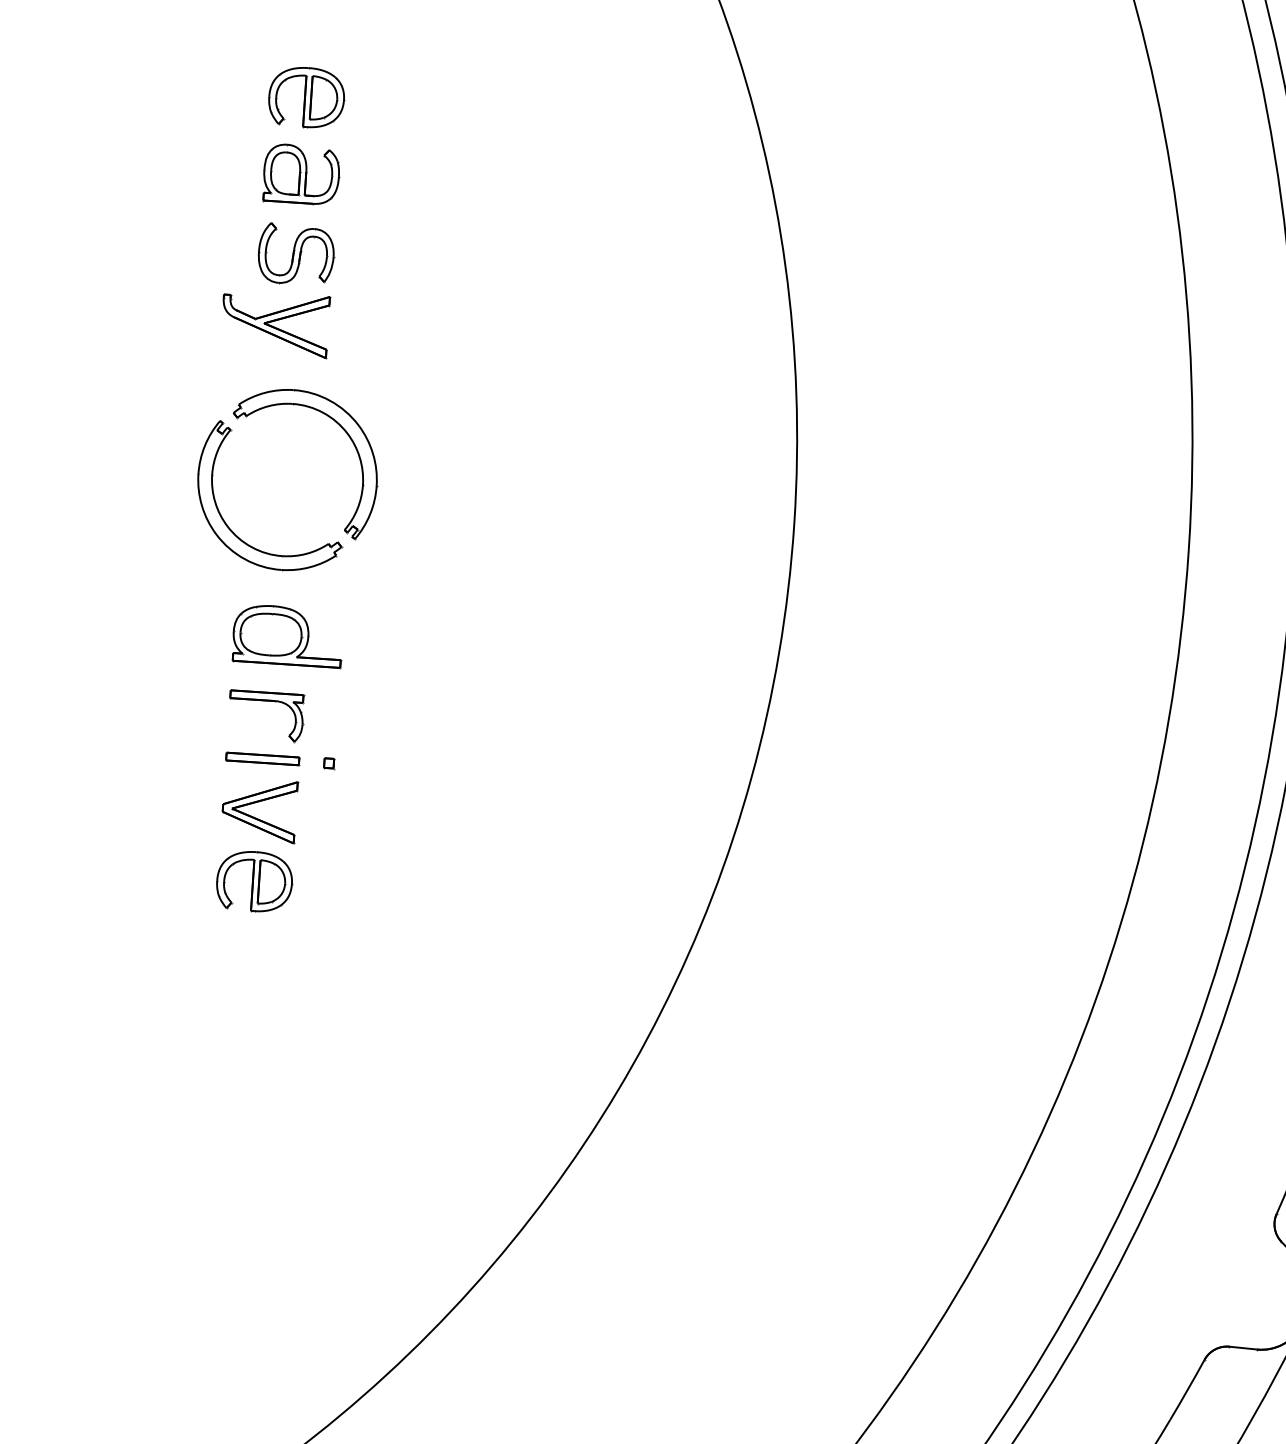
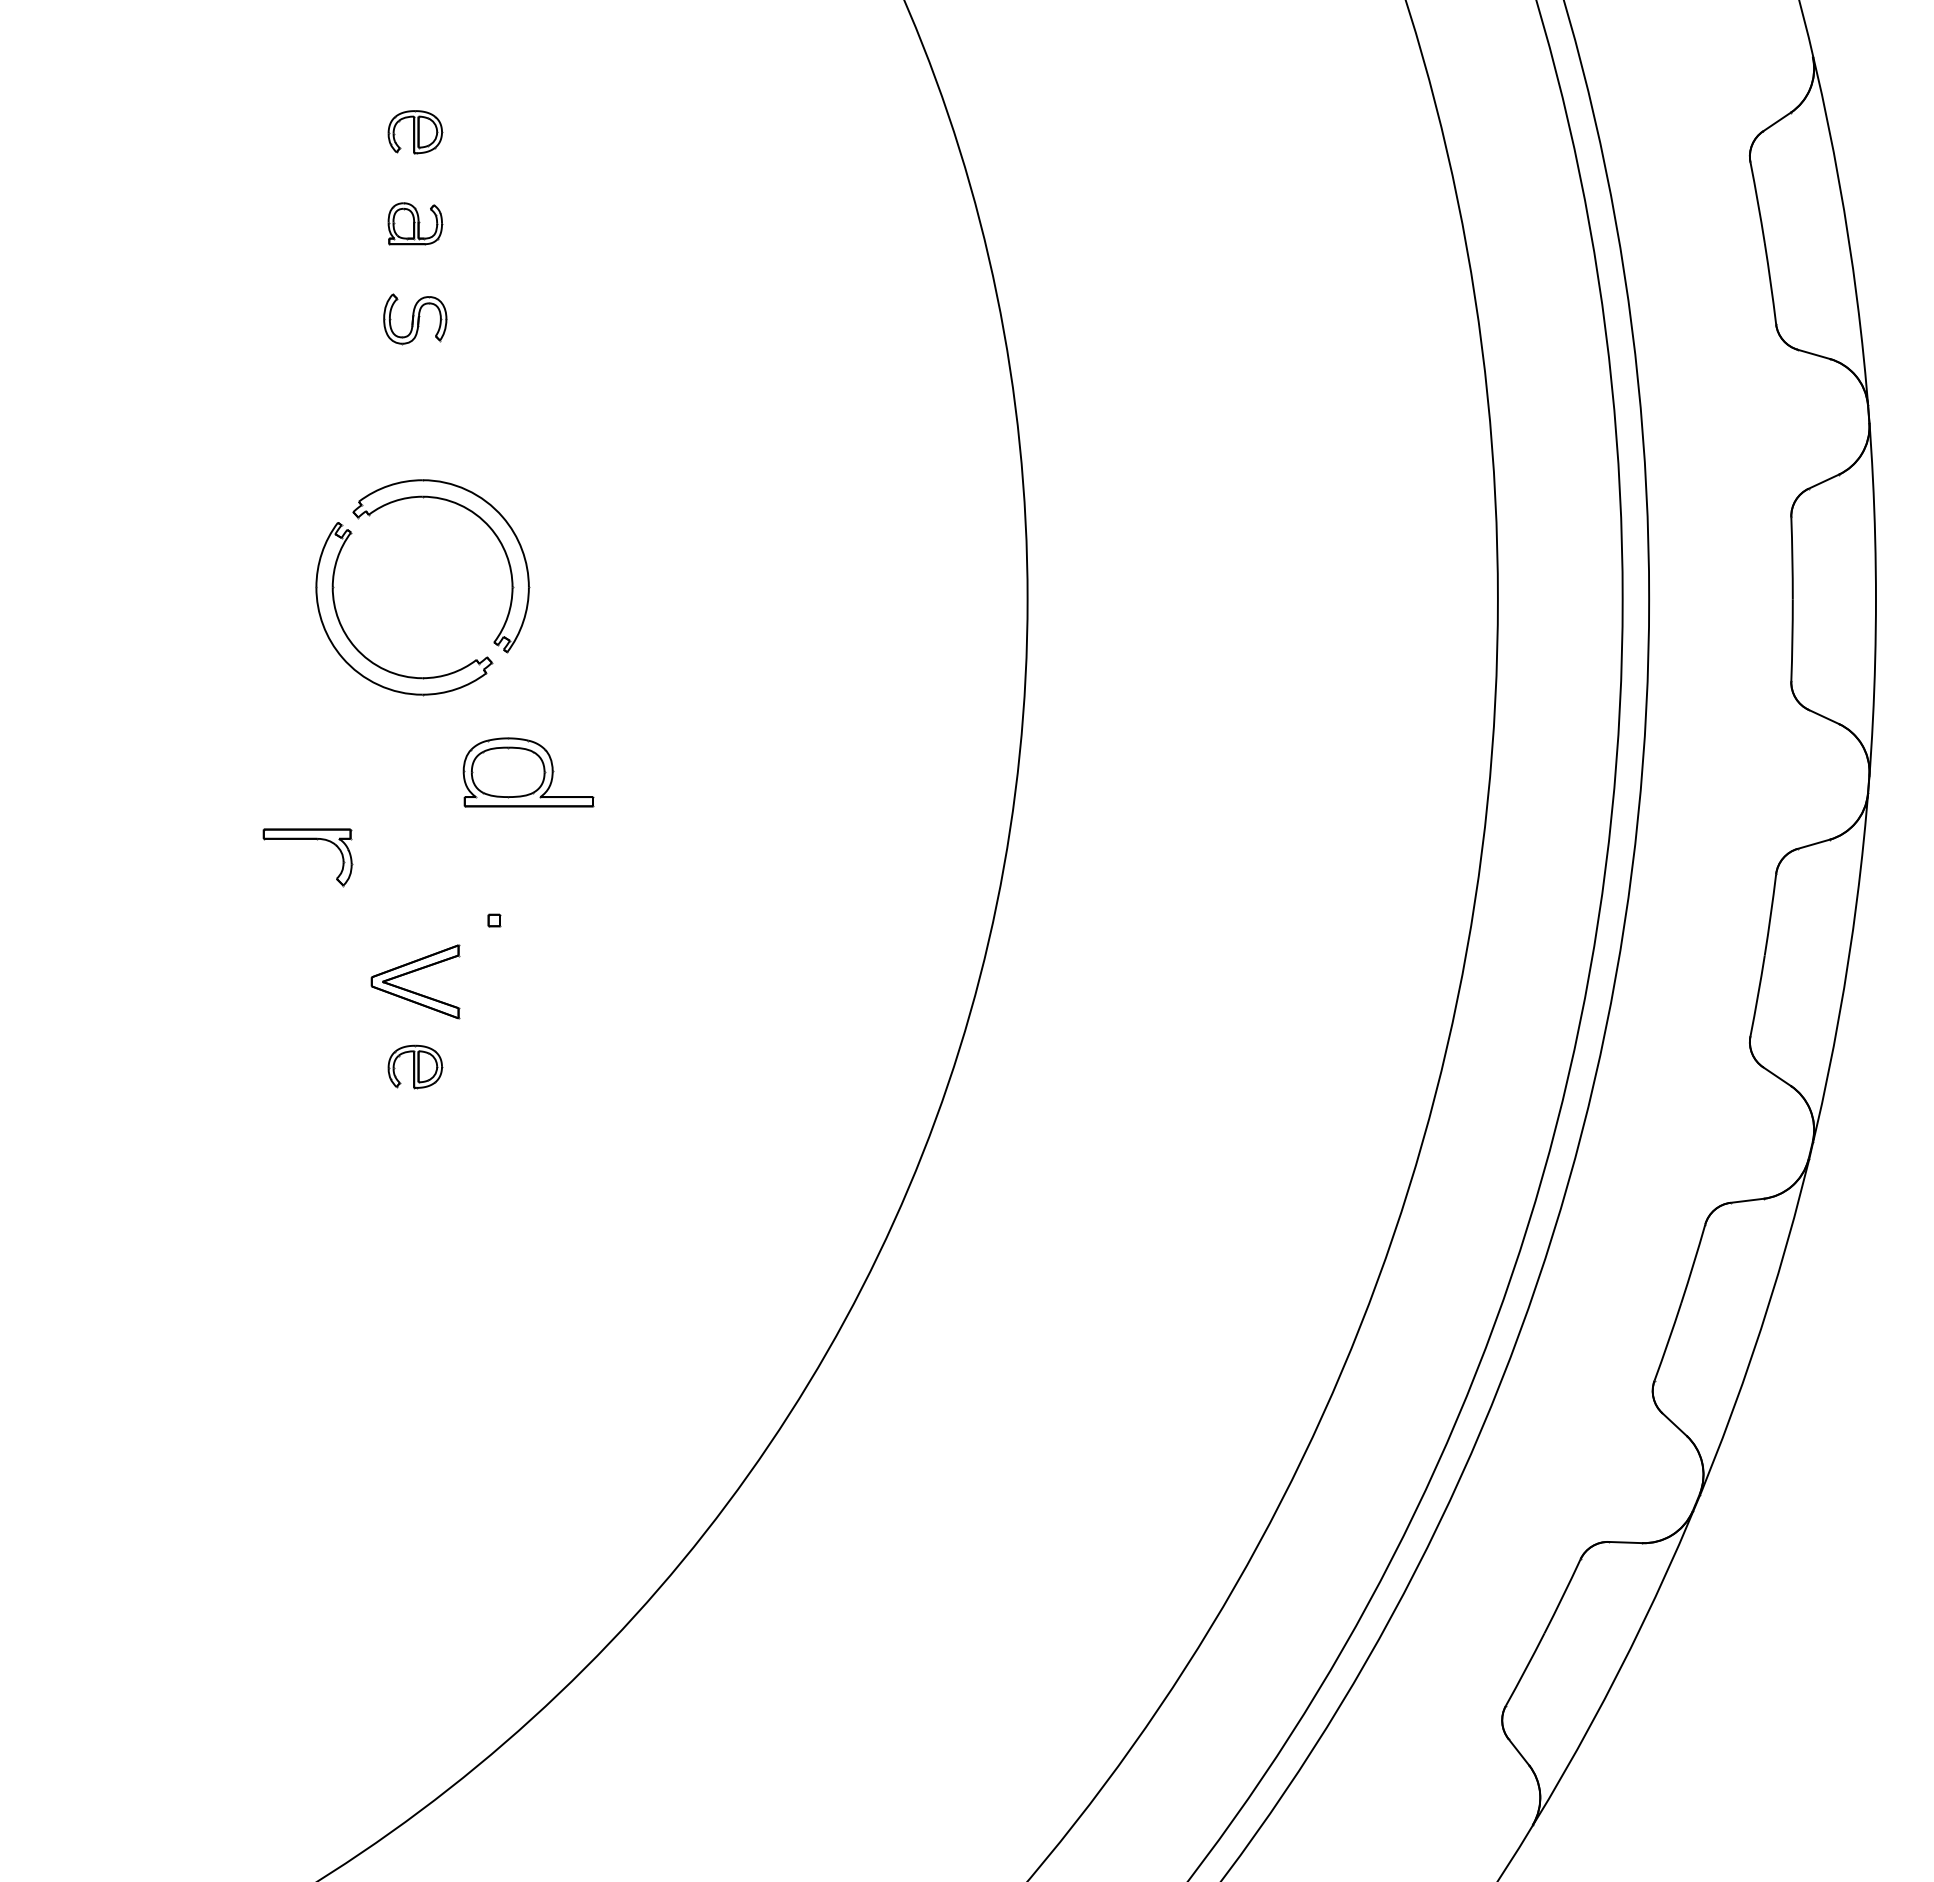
part: (306, 98) -> (415, 132), size x0.6
part: (301, 174) -> (415, 223), size x0.6
part: (296, 254) -> (415, 319), size x0.7
part: (275, 324) -> (395, 403), removed
part: (288, 635) -> (528, 772), moved
part: (266, 701) -> (307, 839), moved
part: (263, 758) -> (415, 920), removed
part: (254, 881) -> (415, 1066), size x0.6

